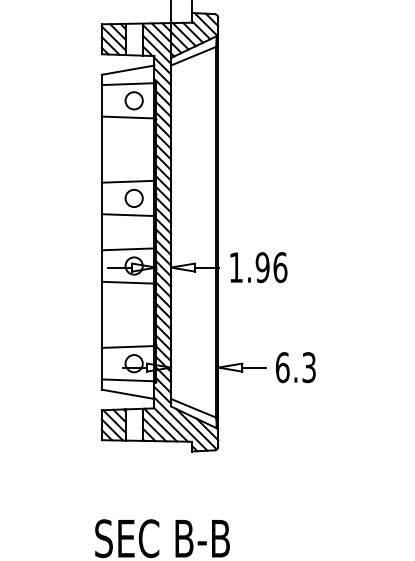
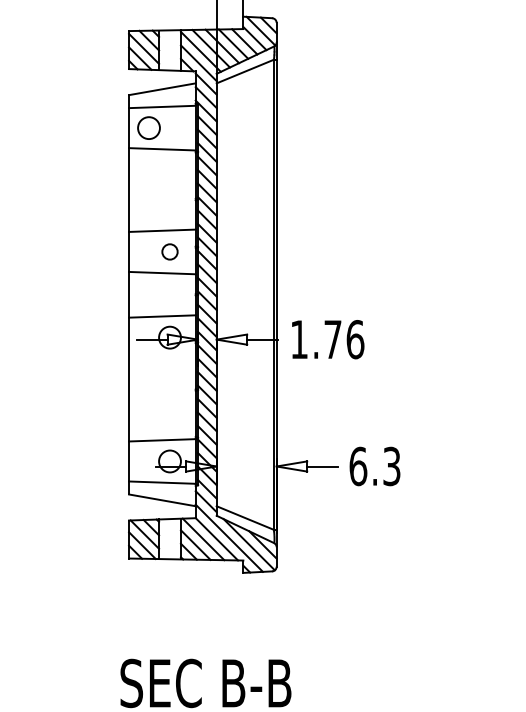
circle: (133, 100) -> (148, 127), moved
circle: (133, 198) -> (169, 251), size x0.7
text: (262, 267) -> (332, 339), 1.96 -> 1.76
line: (128, 282) -> (162, 358), removed

